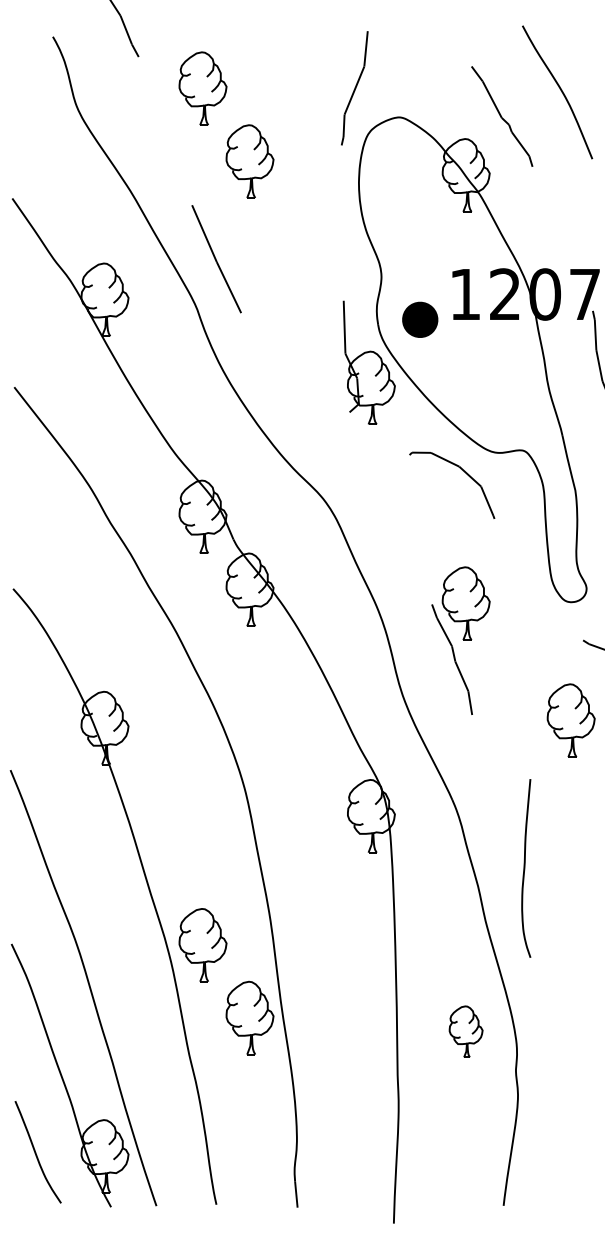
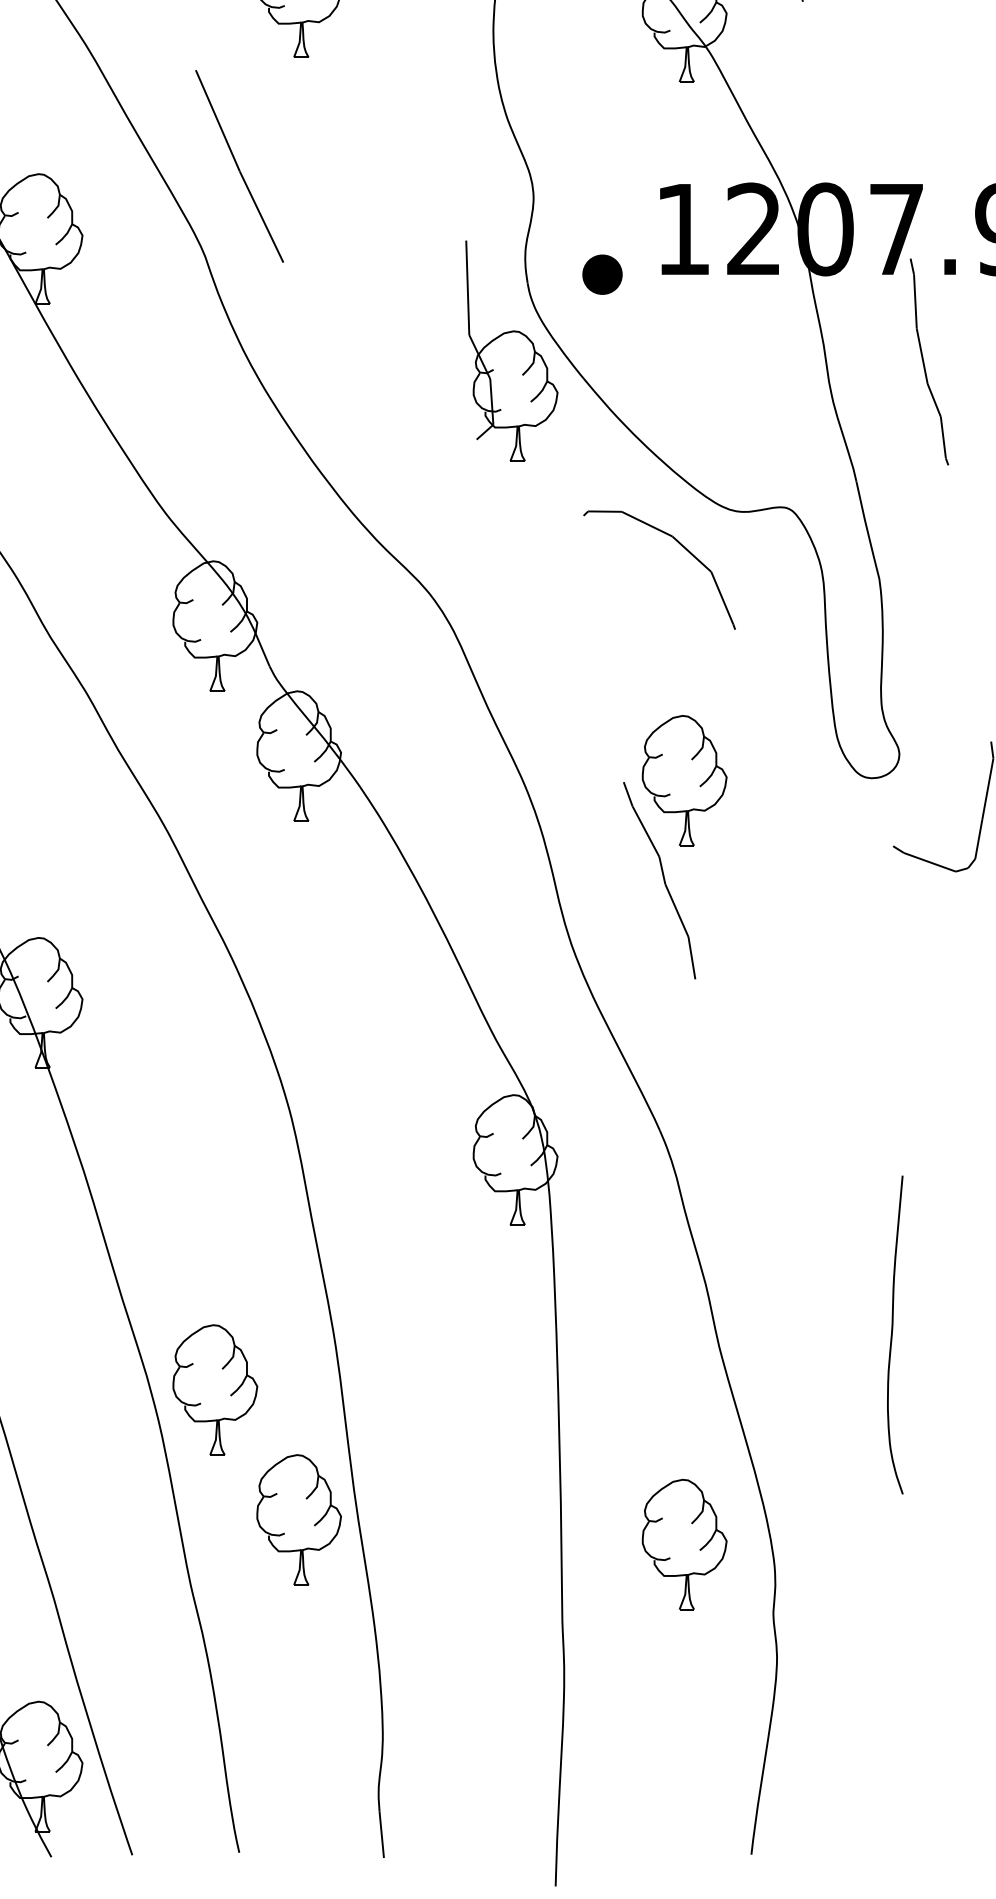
part: (419, 319) -> (601, 273), size x0.62
part: (570, 720) -> (870, 989), removed
curve: (525, 868) -> (893, 1335), moved
part: (465, 1031) -> (683, 1543), size x1.43

